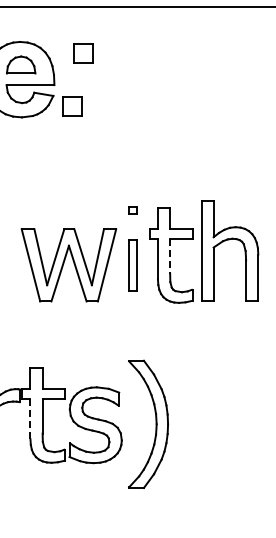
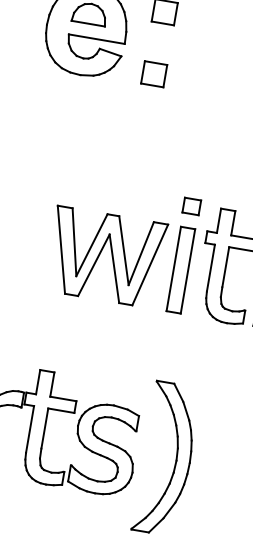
part: (72, 106) -> (154, 74), moved
part: (132, 210) -> (190, 205), size x1.67
line: (170, 256) -> (226, 267), dashed -> solid
part: (132, 264) -> (180, 269), size x1.43
line: (30, 418) -> (30, 428), dashed -> solid

